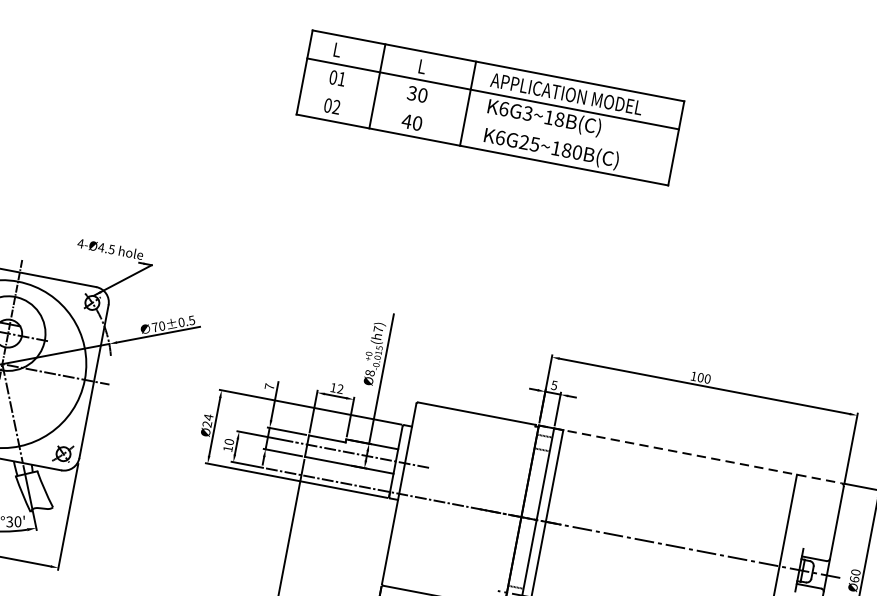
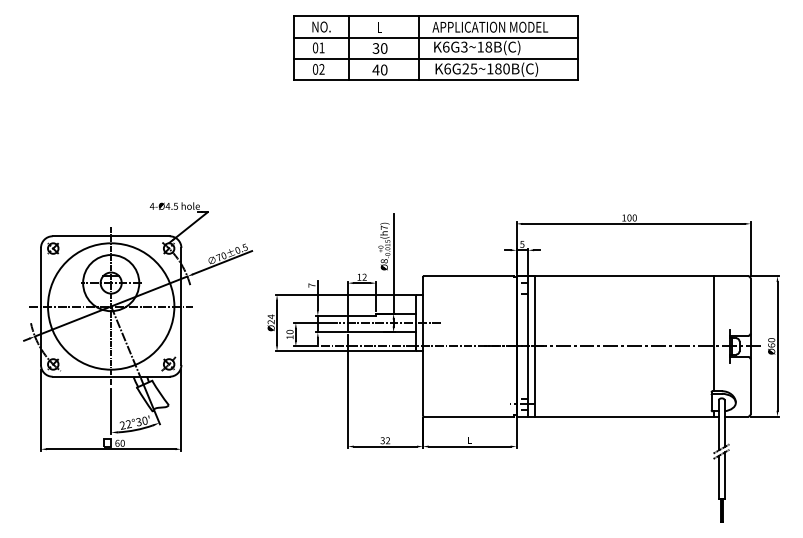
text: (346, 51) -> (321, 26), L -> NO.
line: (487, 121) -> (435, 58), added
line: (690, 454) -> (632, 276), dashed -> solid

